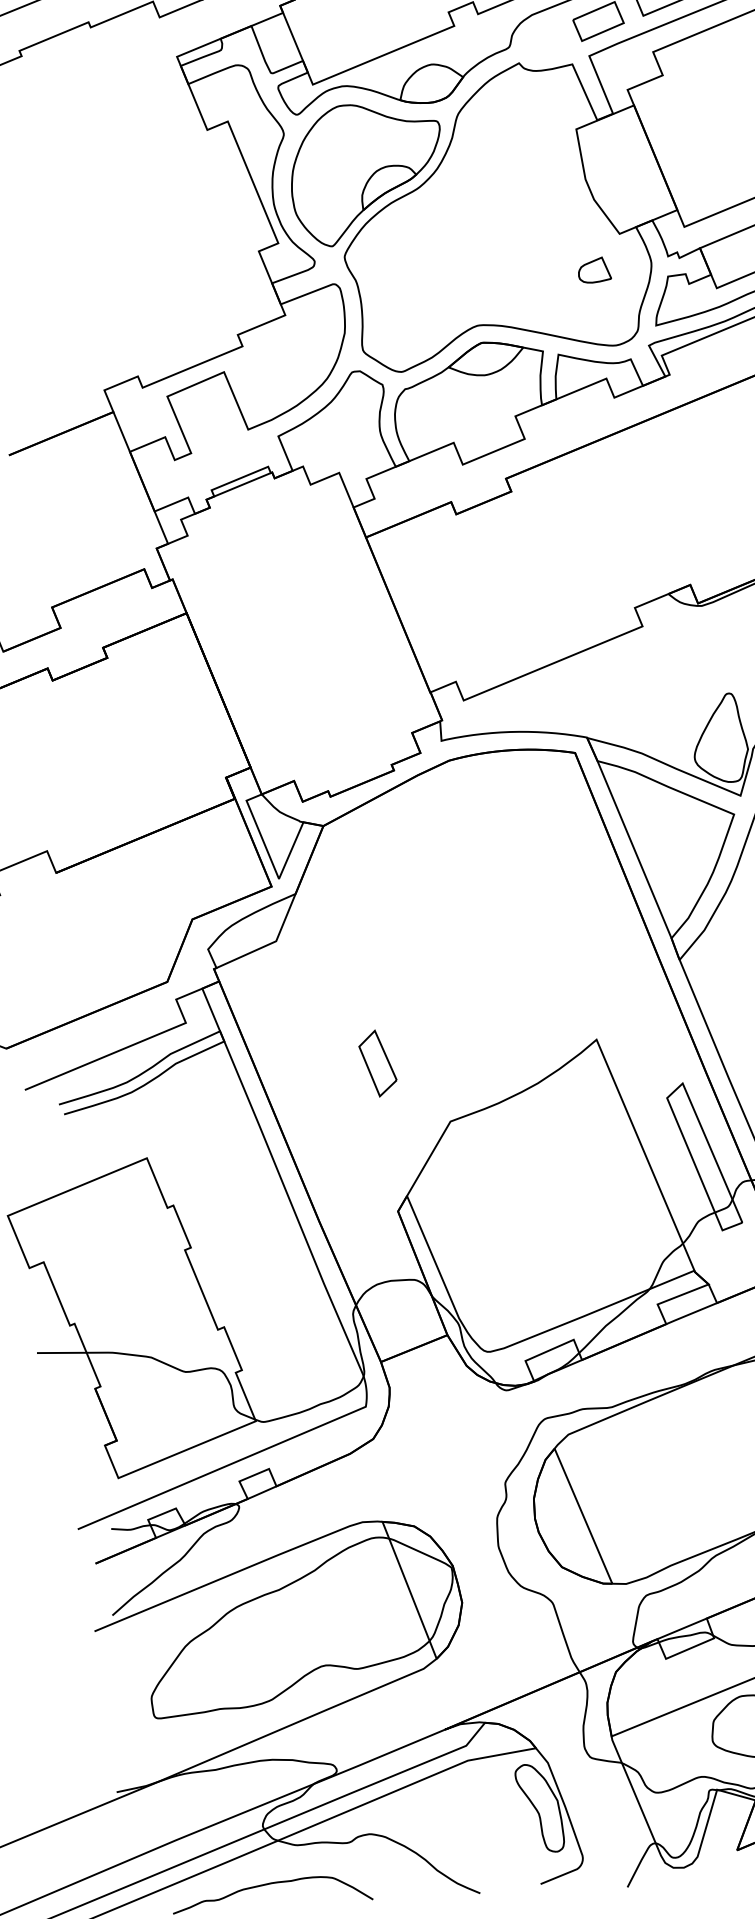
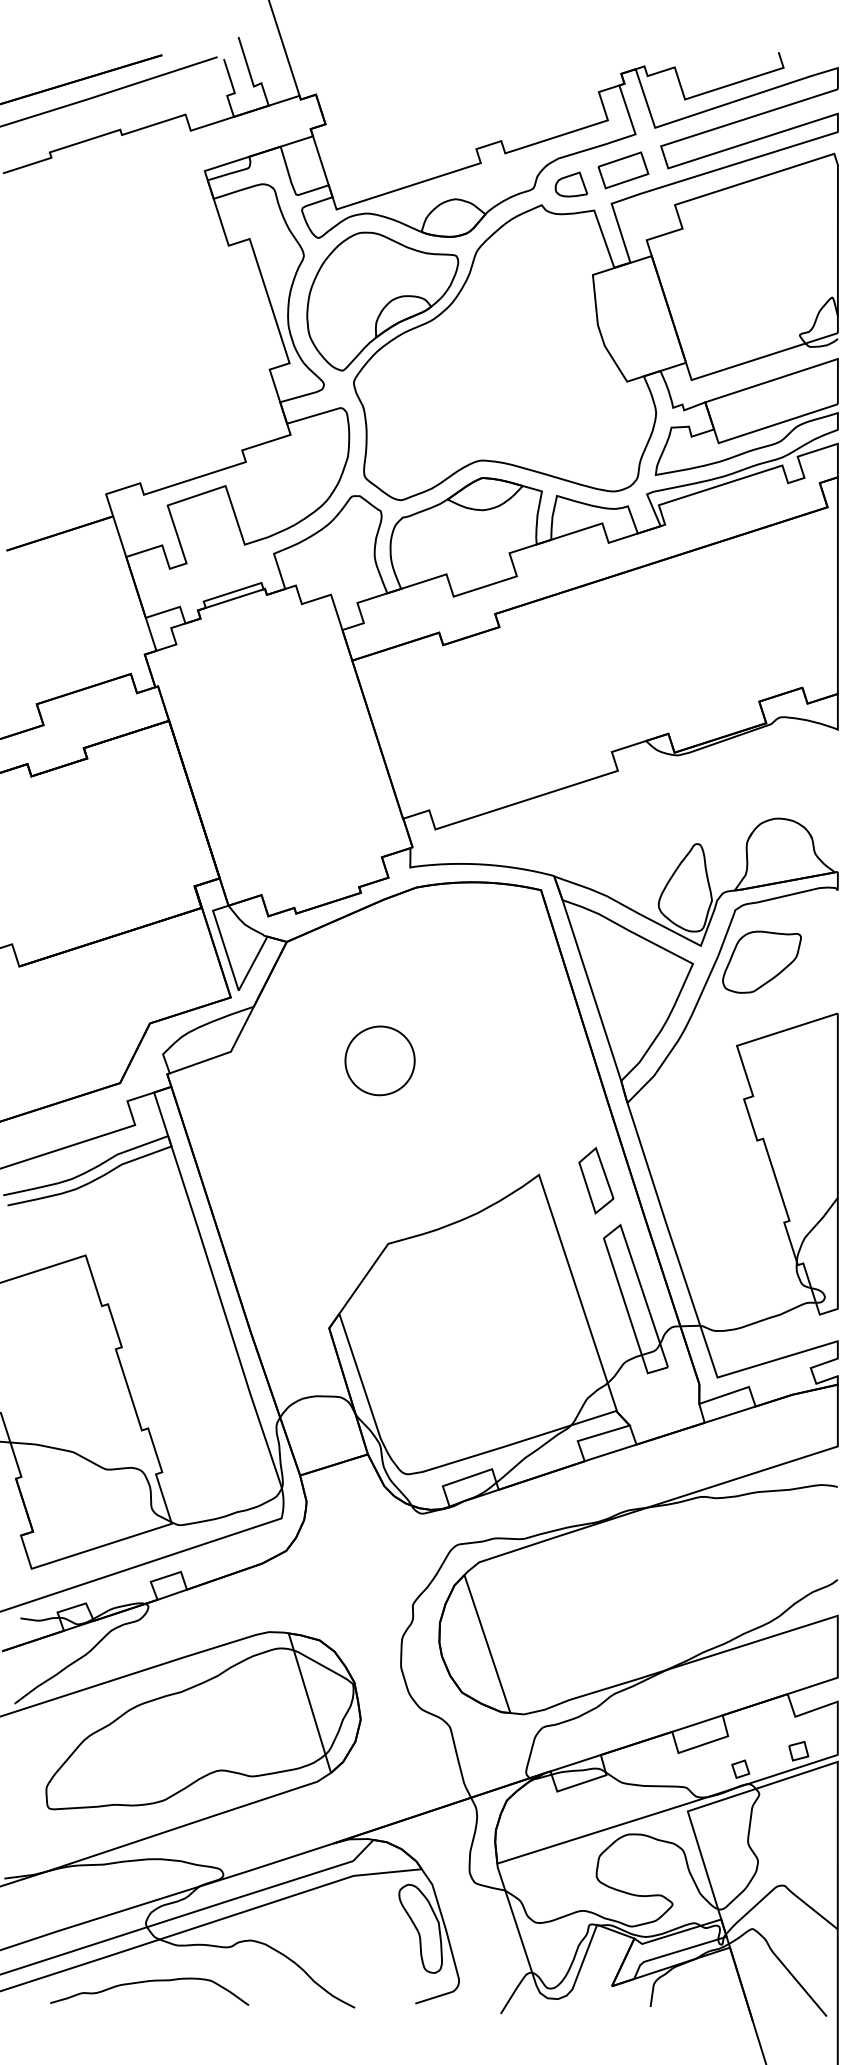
part: (594, 270) -> (571, 184), moved
part: (426, 937) -> (379, 1060), added
part: (378, 1063) -> (596, 1180), moved

